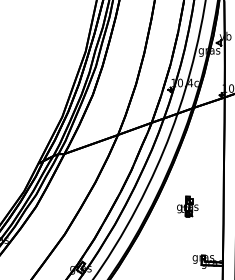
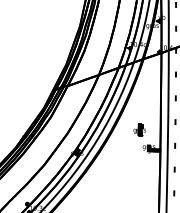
part: (187, 205) -> (139, 129), moved

